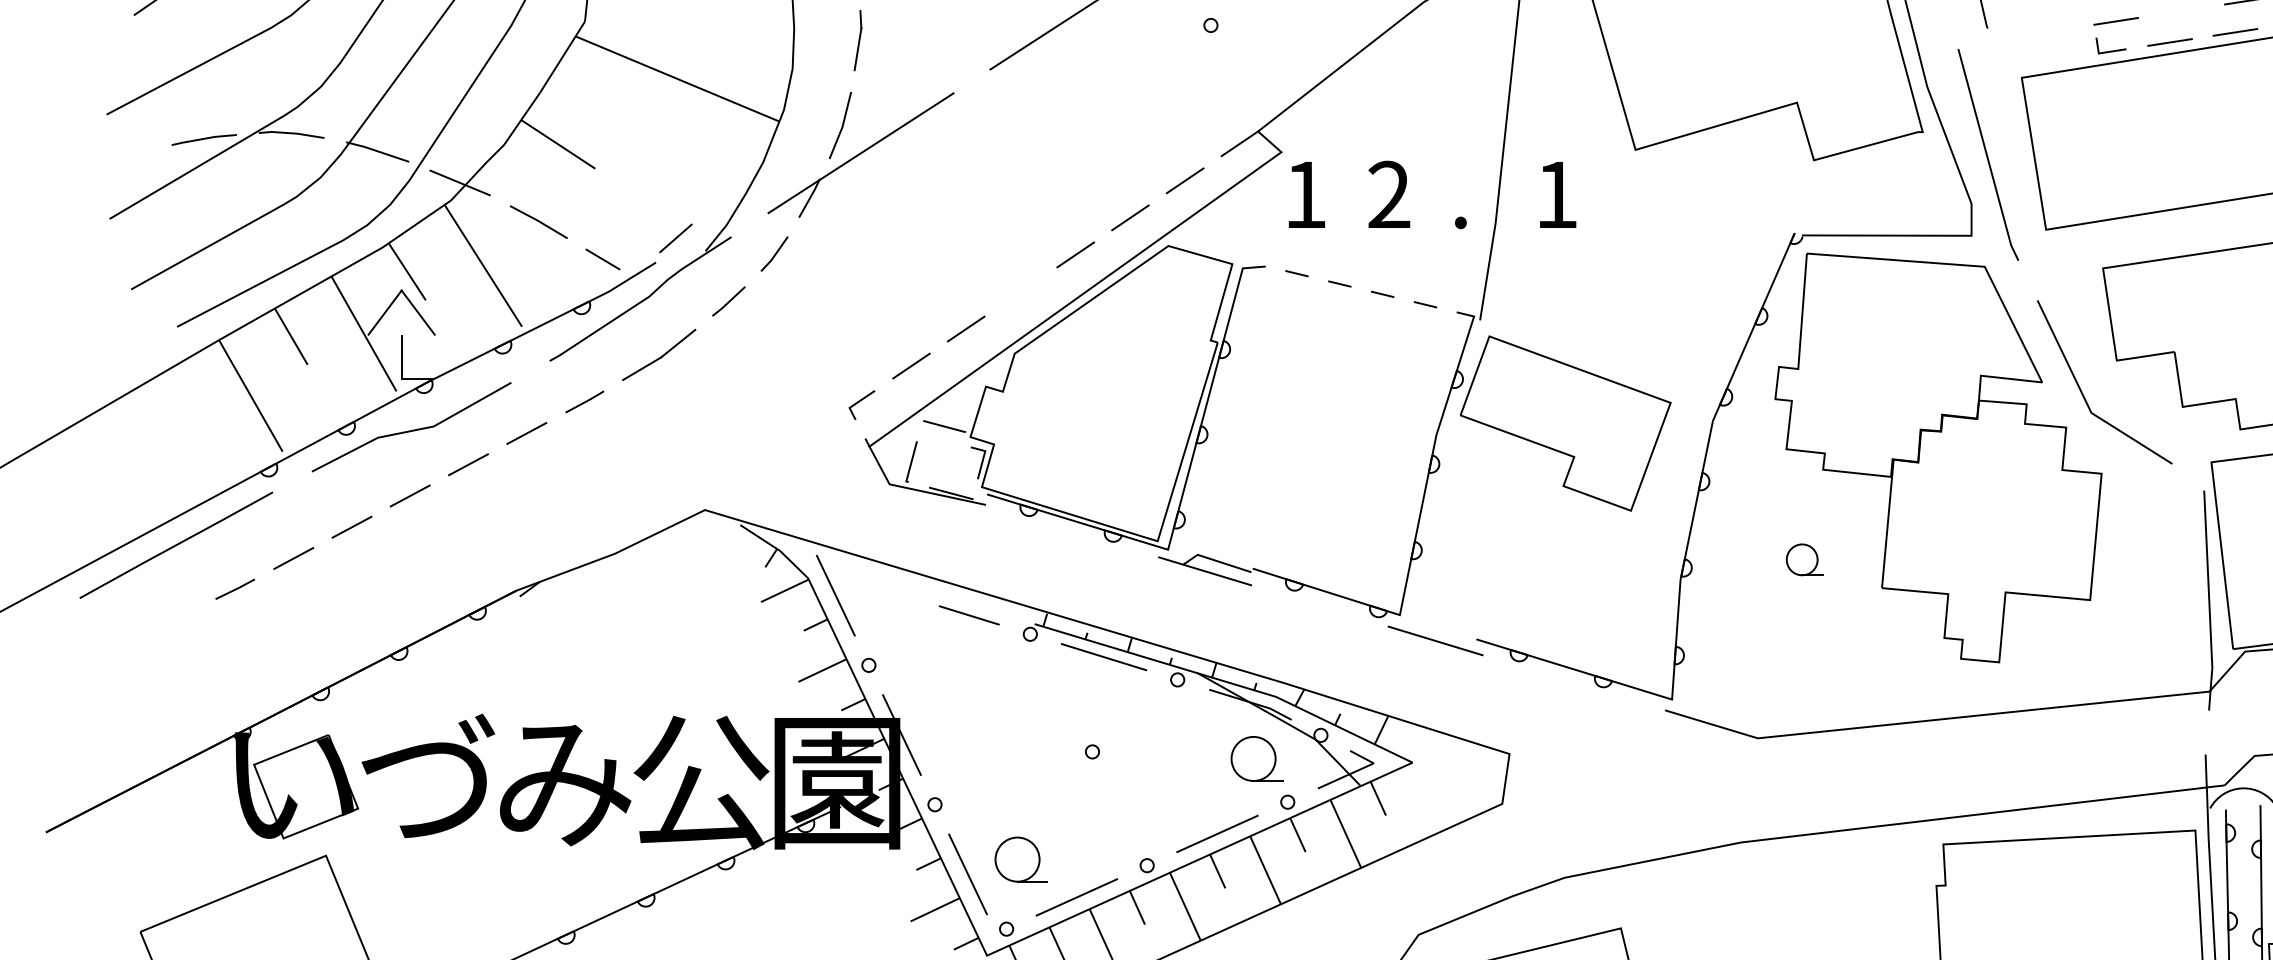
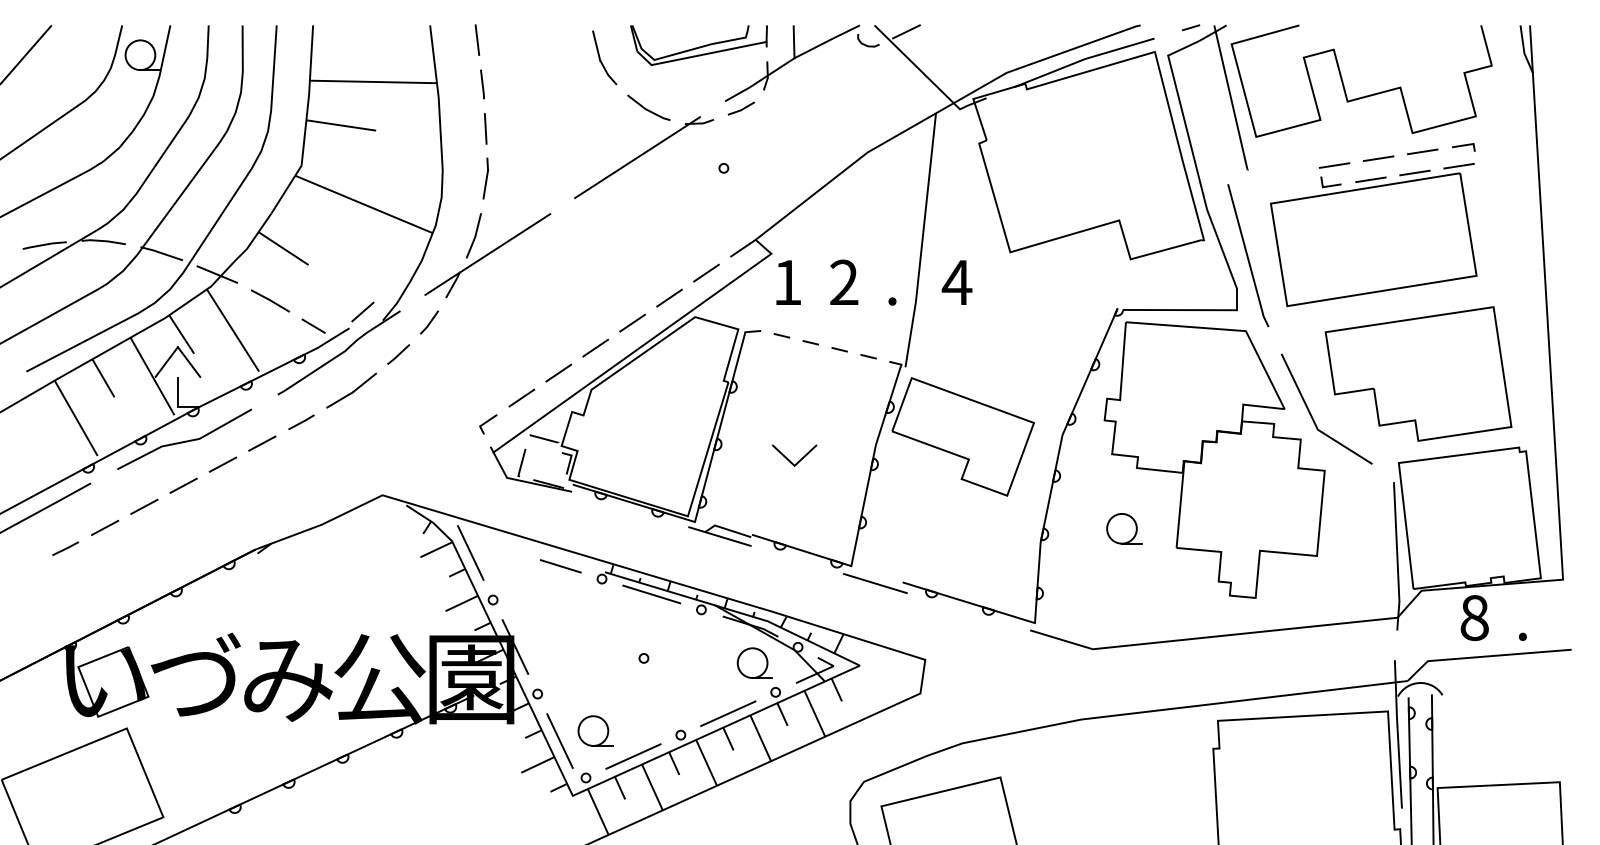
line: (2181, 10) -> (1378, 158), added
text: (1555, 194) -> (956, 282), 1 -> 4
line: (1020, 291) -> (595, 347), added
line: (1308, 457) -> (789, 459), added
part: (1804, 559) -> (1124, 528), size x1.43

